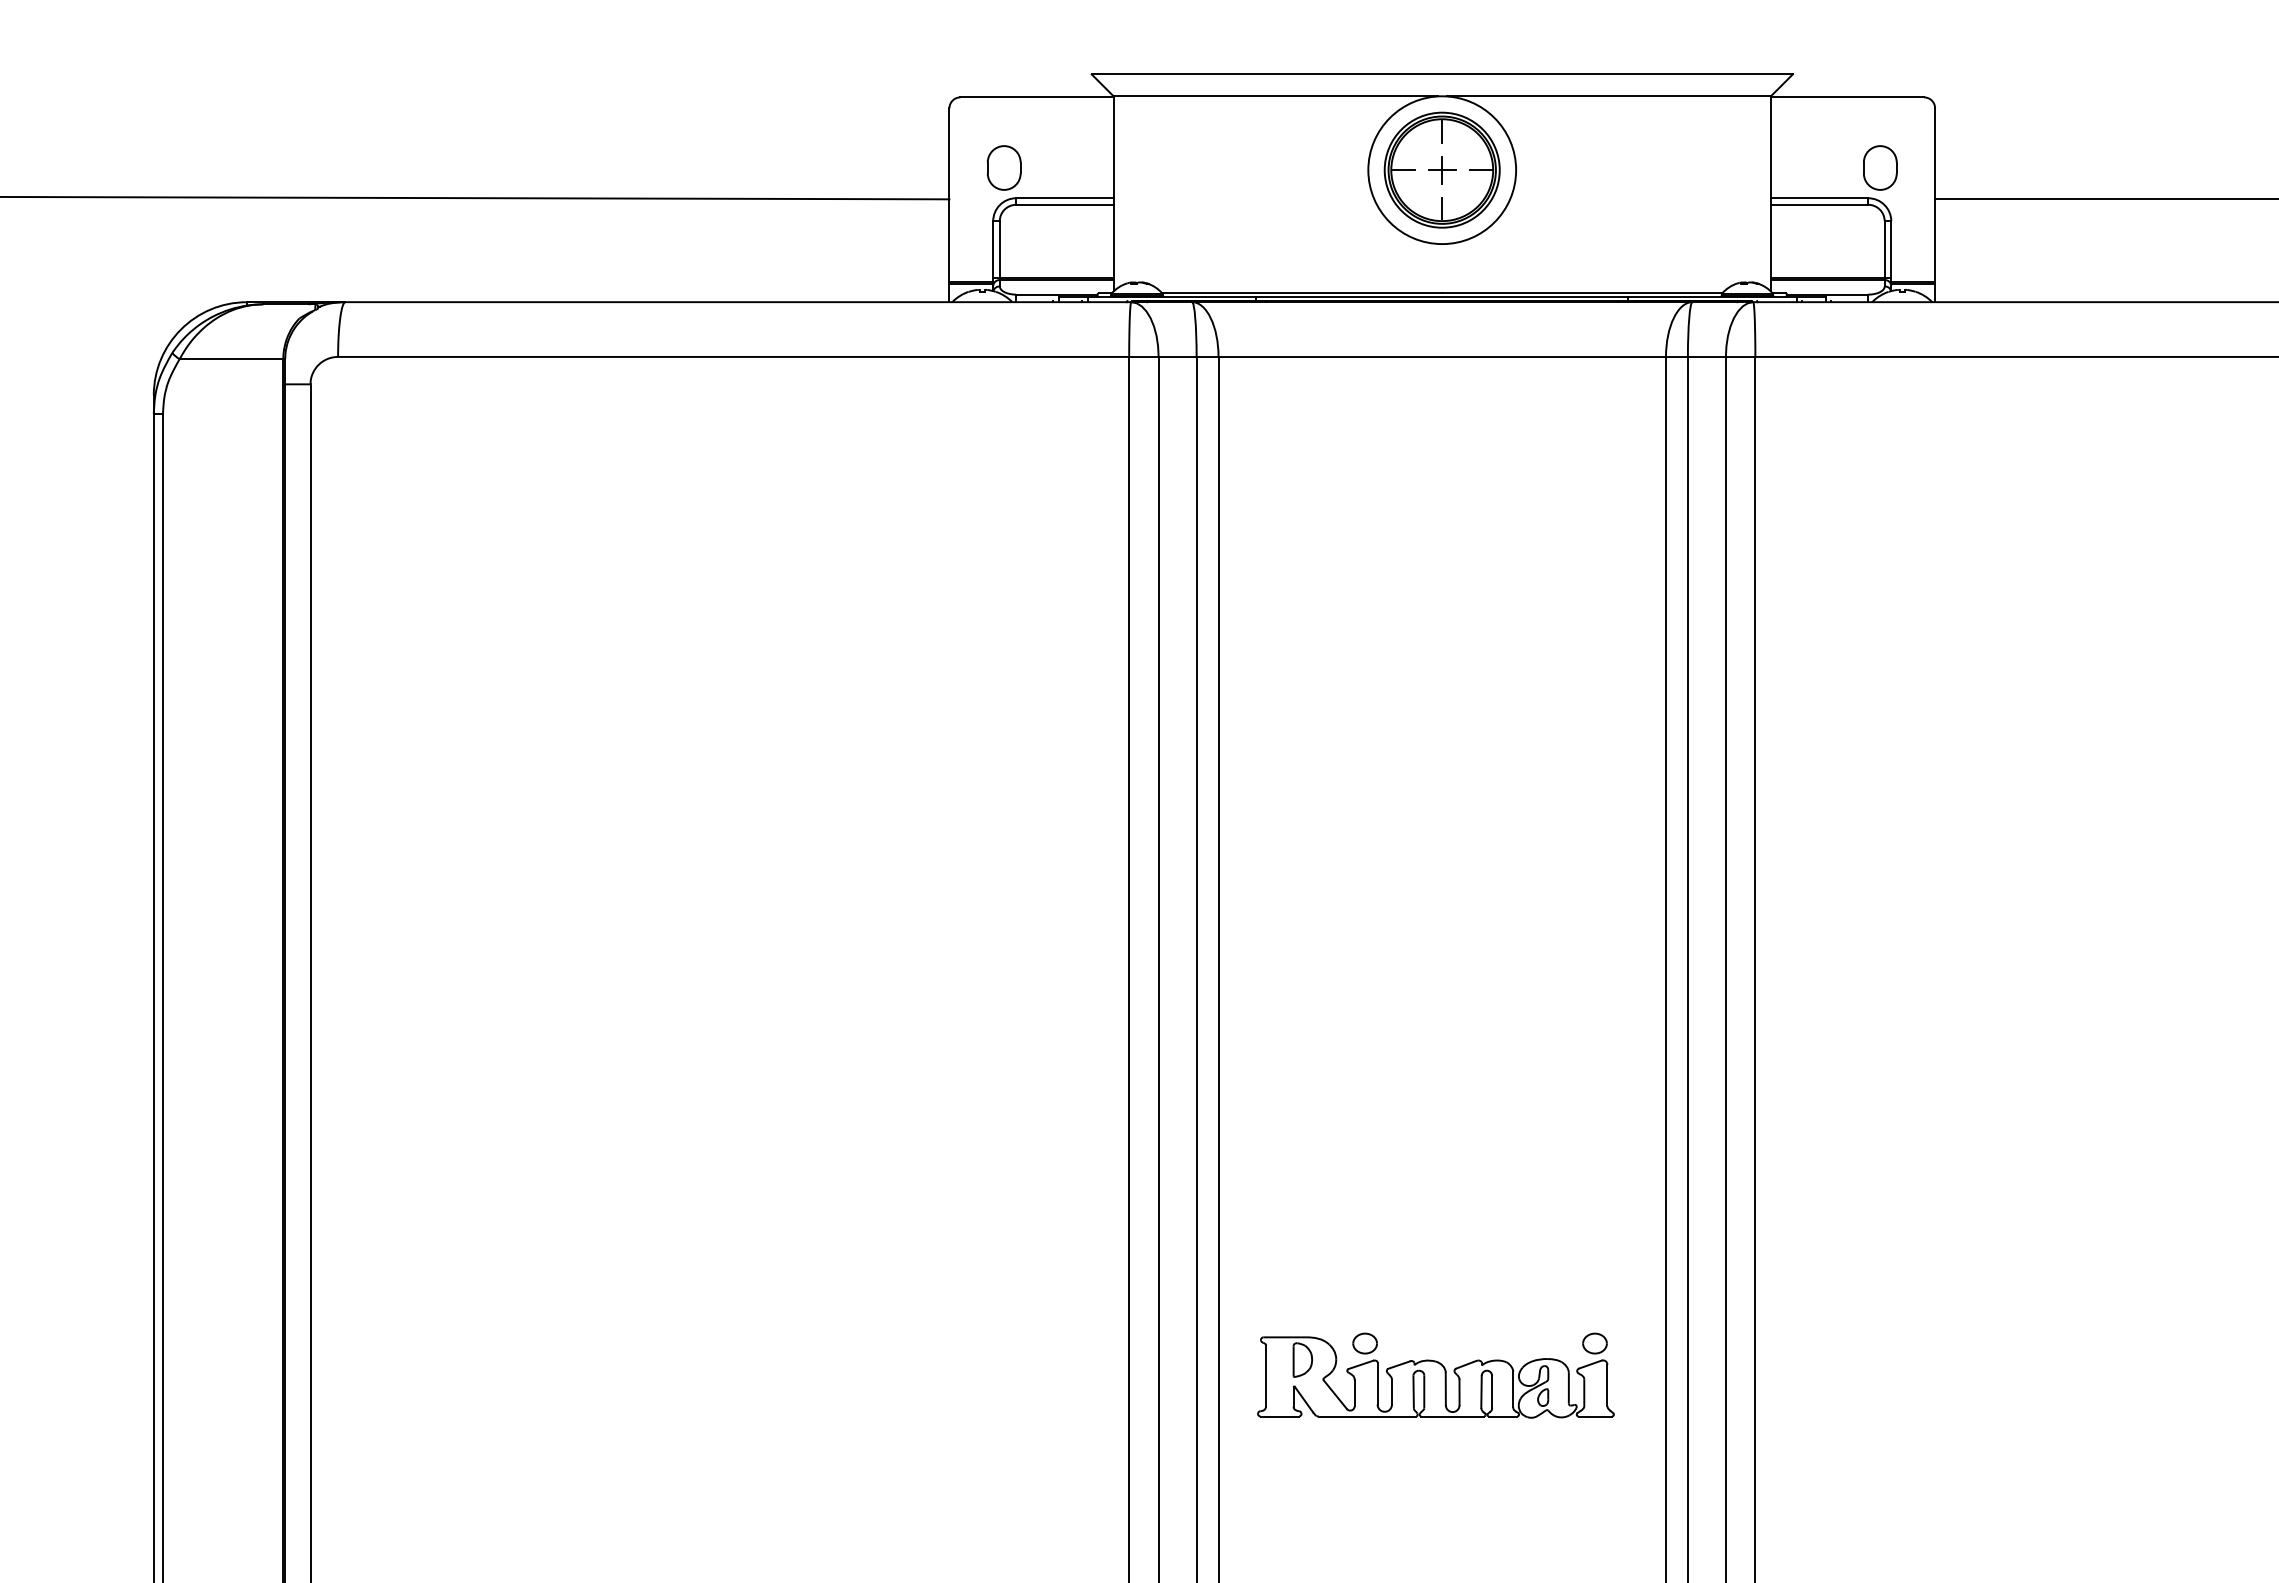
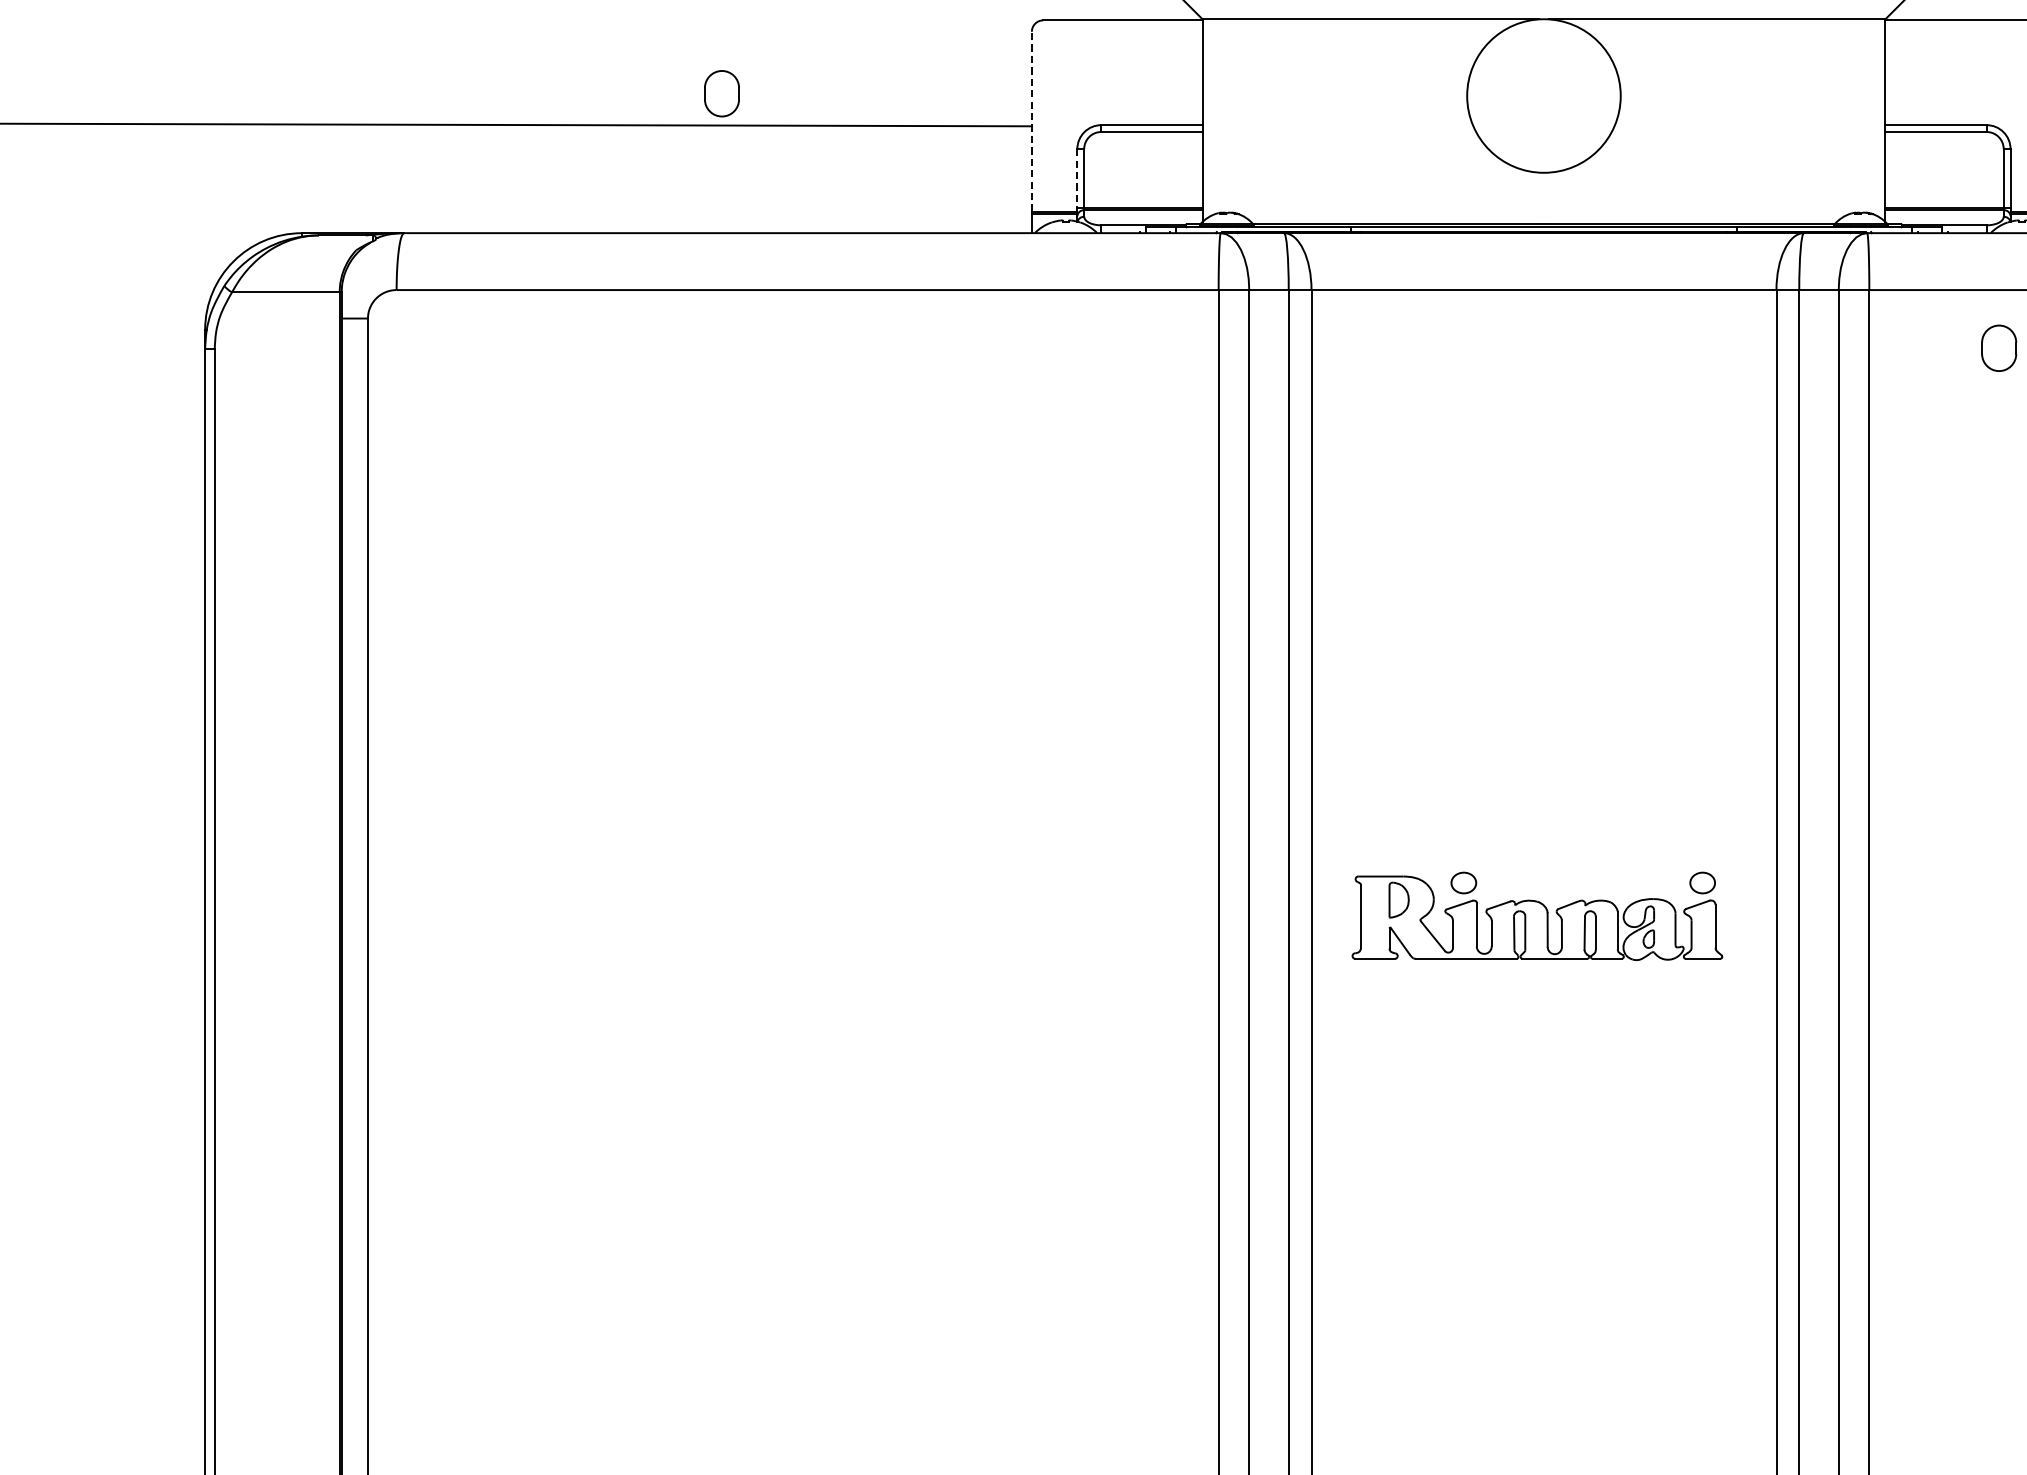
part: (1003, 167) -> (721, 93), moved
part: (1880, 167) -> (1999, 347), moved
part: (1441, 169) -> (1543, 95), removed
line: (949, 194) -> (1031, 121), solid -> dashed
line: (993, 250) -> (1077, 179), solid -> dashed
part: (1435, 1375) -> (1536, 916), moved

